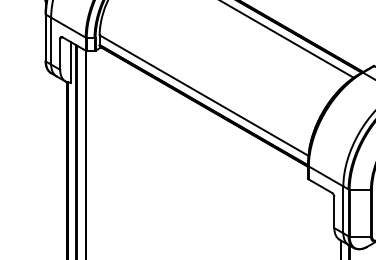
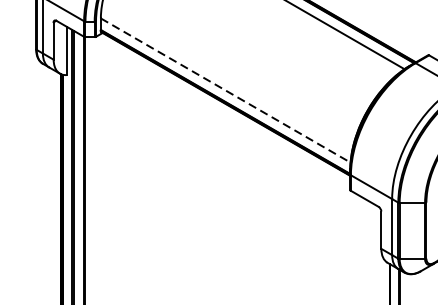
line: (204, 95) -> (226, 90), solid -> dashed

